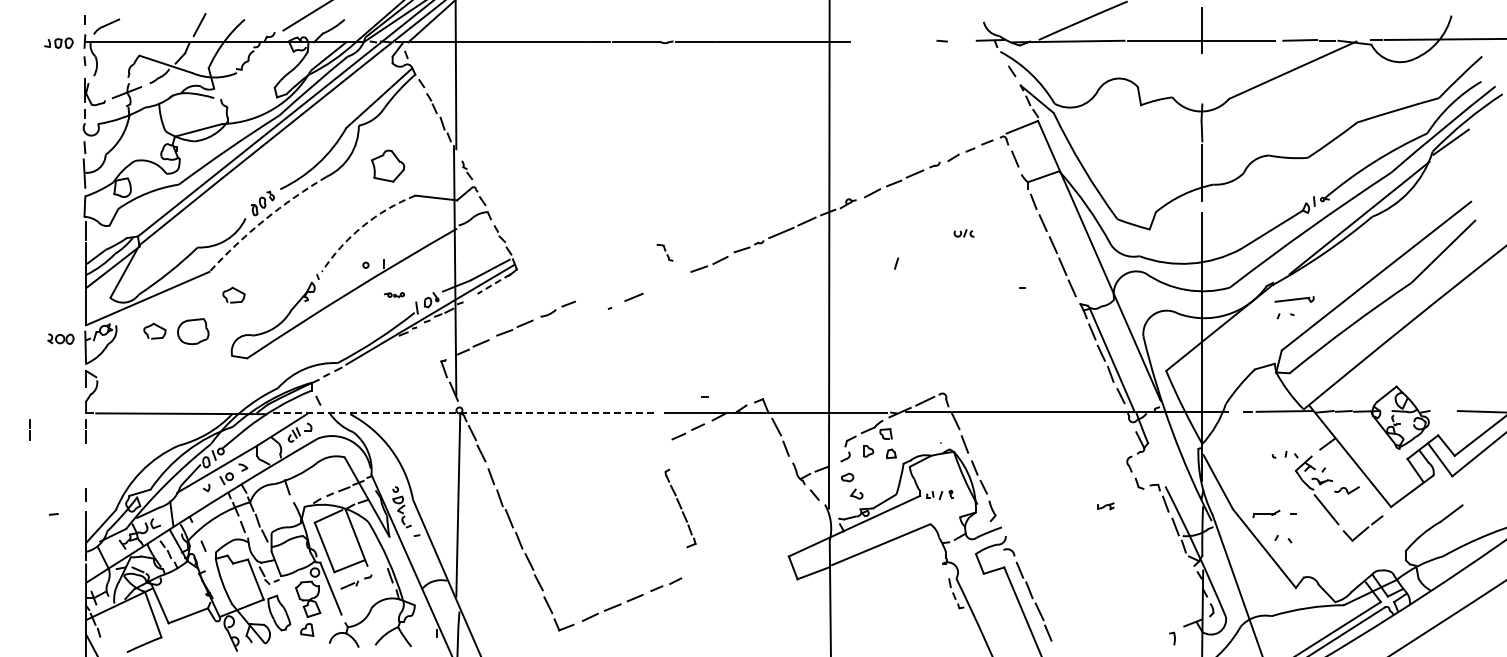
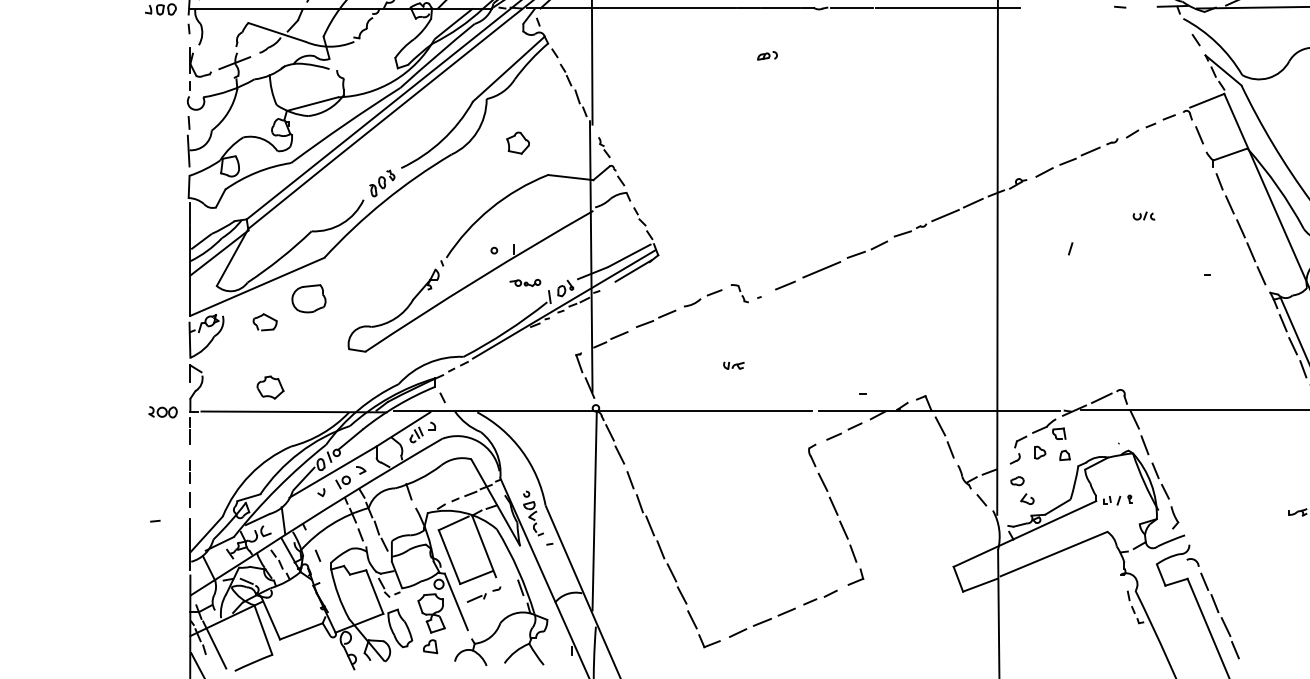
part: (617, 85) -> (767, 55), added
part: (387, 166) -> (517, 143), size x0.62
arc: (264, 220) -> (384, 202), dashed -> solid
arc: (362, 226) -> (490, 208), dashed -> solid
part: (664, 252) -> (739, 293), moved
line: (667, 282) -> (821, 269), added
line: (493, 284) -> (632, 271), dashed -> solid
part: (233, 294) -> (350, 282), removed
part: (394, 294) -> (525, 282), size x1.43
part: (193, 331) -> (309, 298), moved
part: (60, 338) -> (162, 411), moved
part: (586, 370) -> (733, 364), added
part: (159, 391) -> (270, 387), added
line: (465, 412) -> (602, 410), dashed -> solid
line: (29, 428) -> (189, 470), moved
part: (680, 508) -> (835, 514), size x1.67
line: (108, 628) -> (214, 645), added

